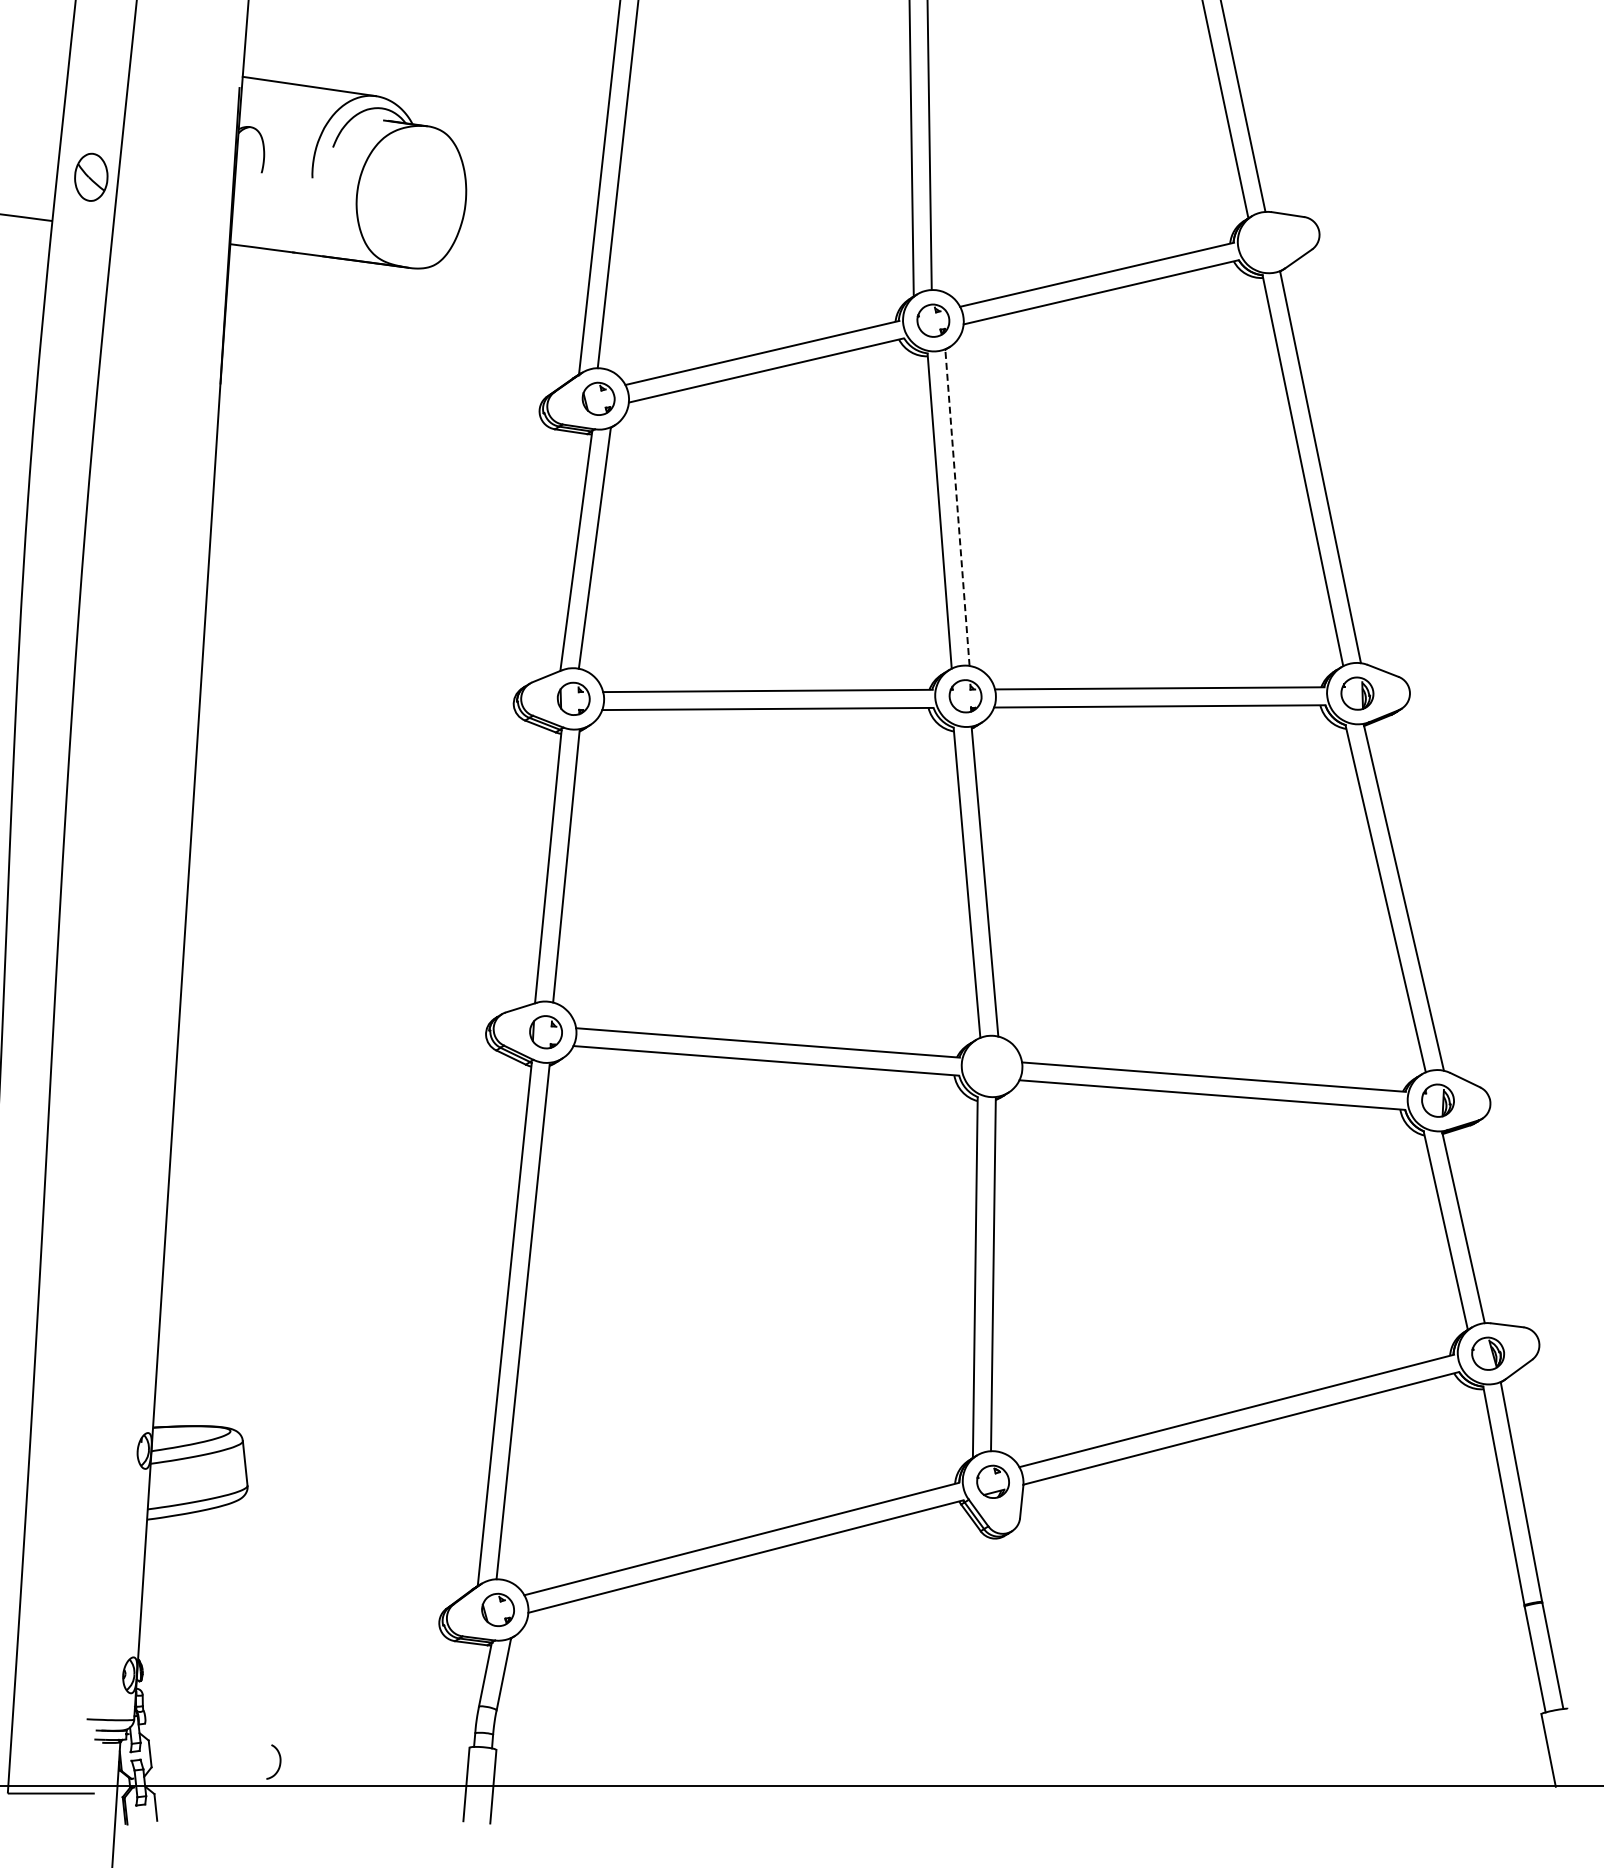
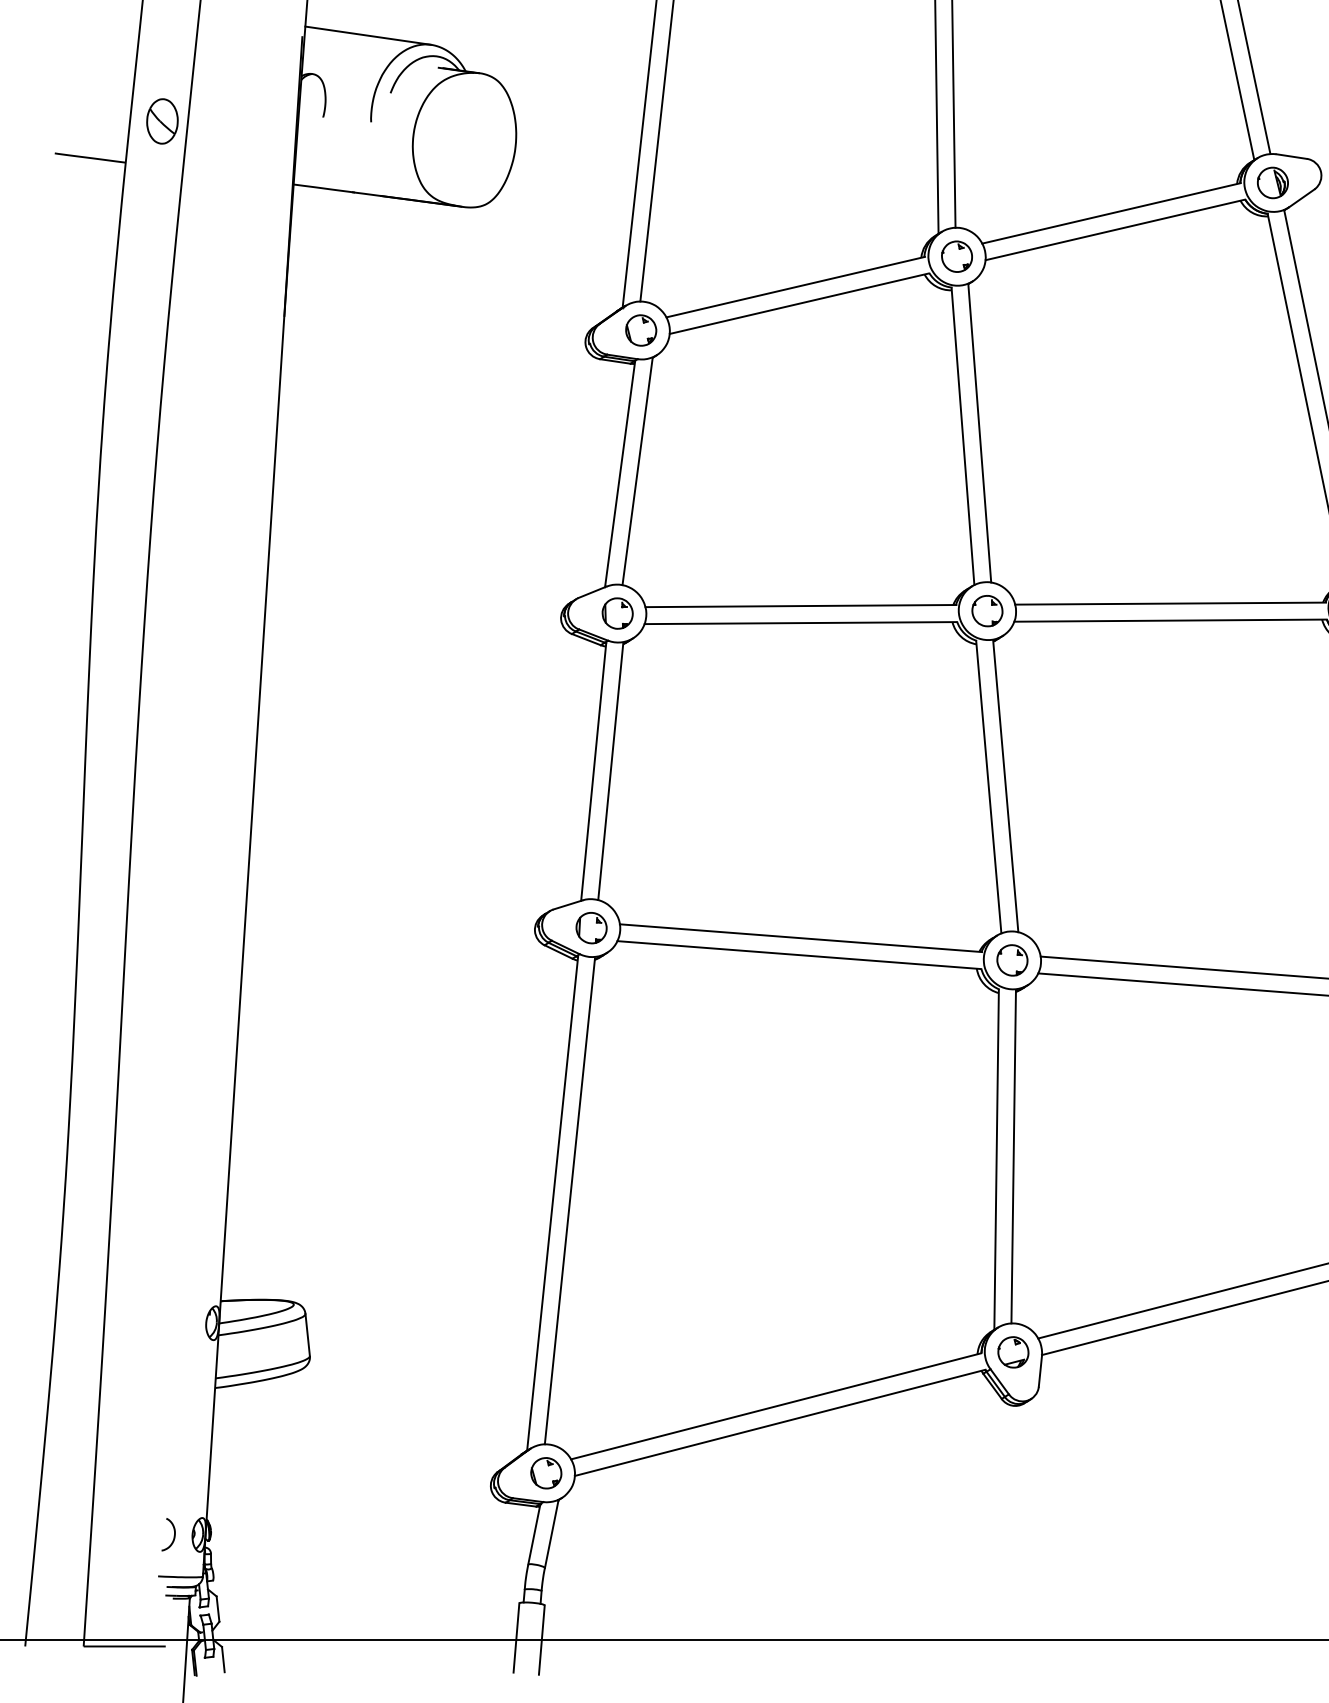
part: (1267, 242) -> (1272, 182), added
line: (957, 507) -> (979, 432), dashed -> solid
part: (991, 1066) -> (1011, 960), added
curve: (279, 1761) -> (173, 1534), moved

